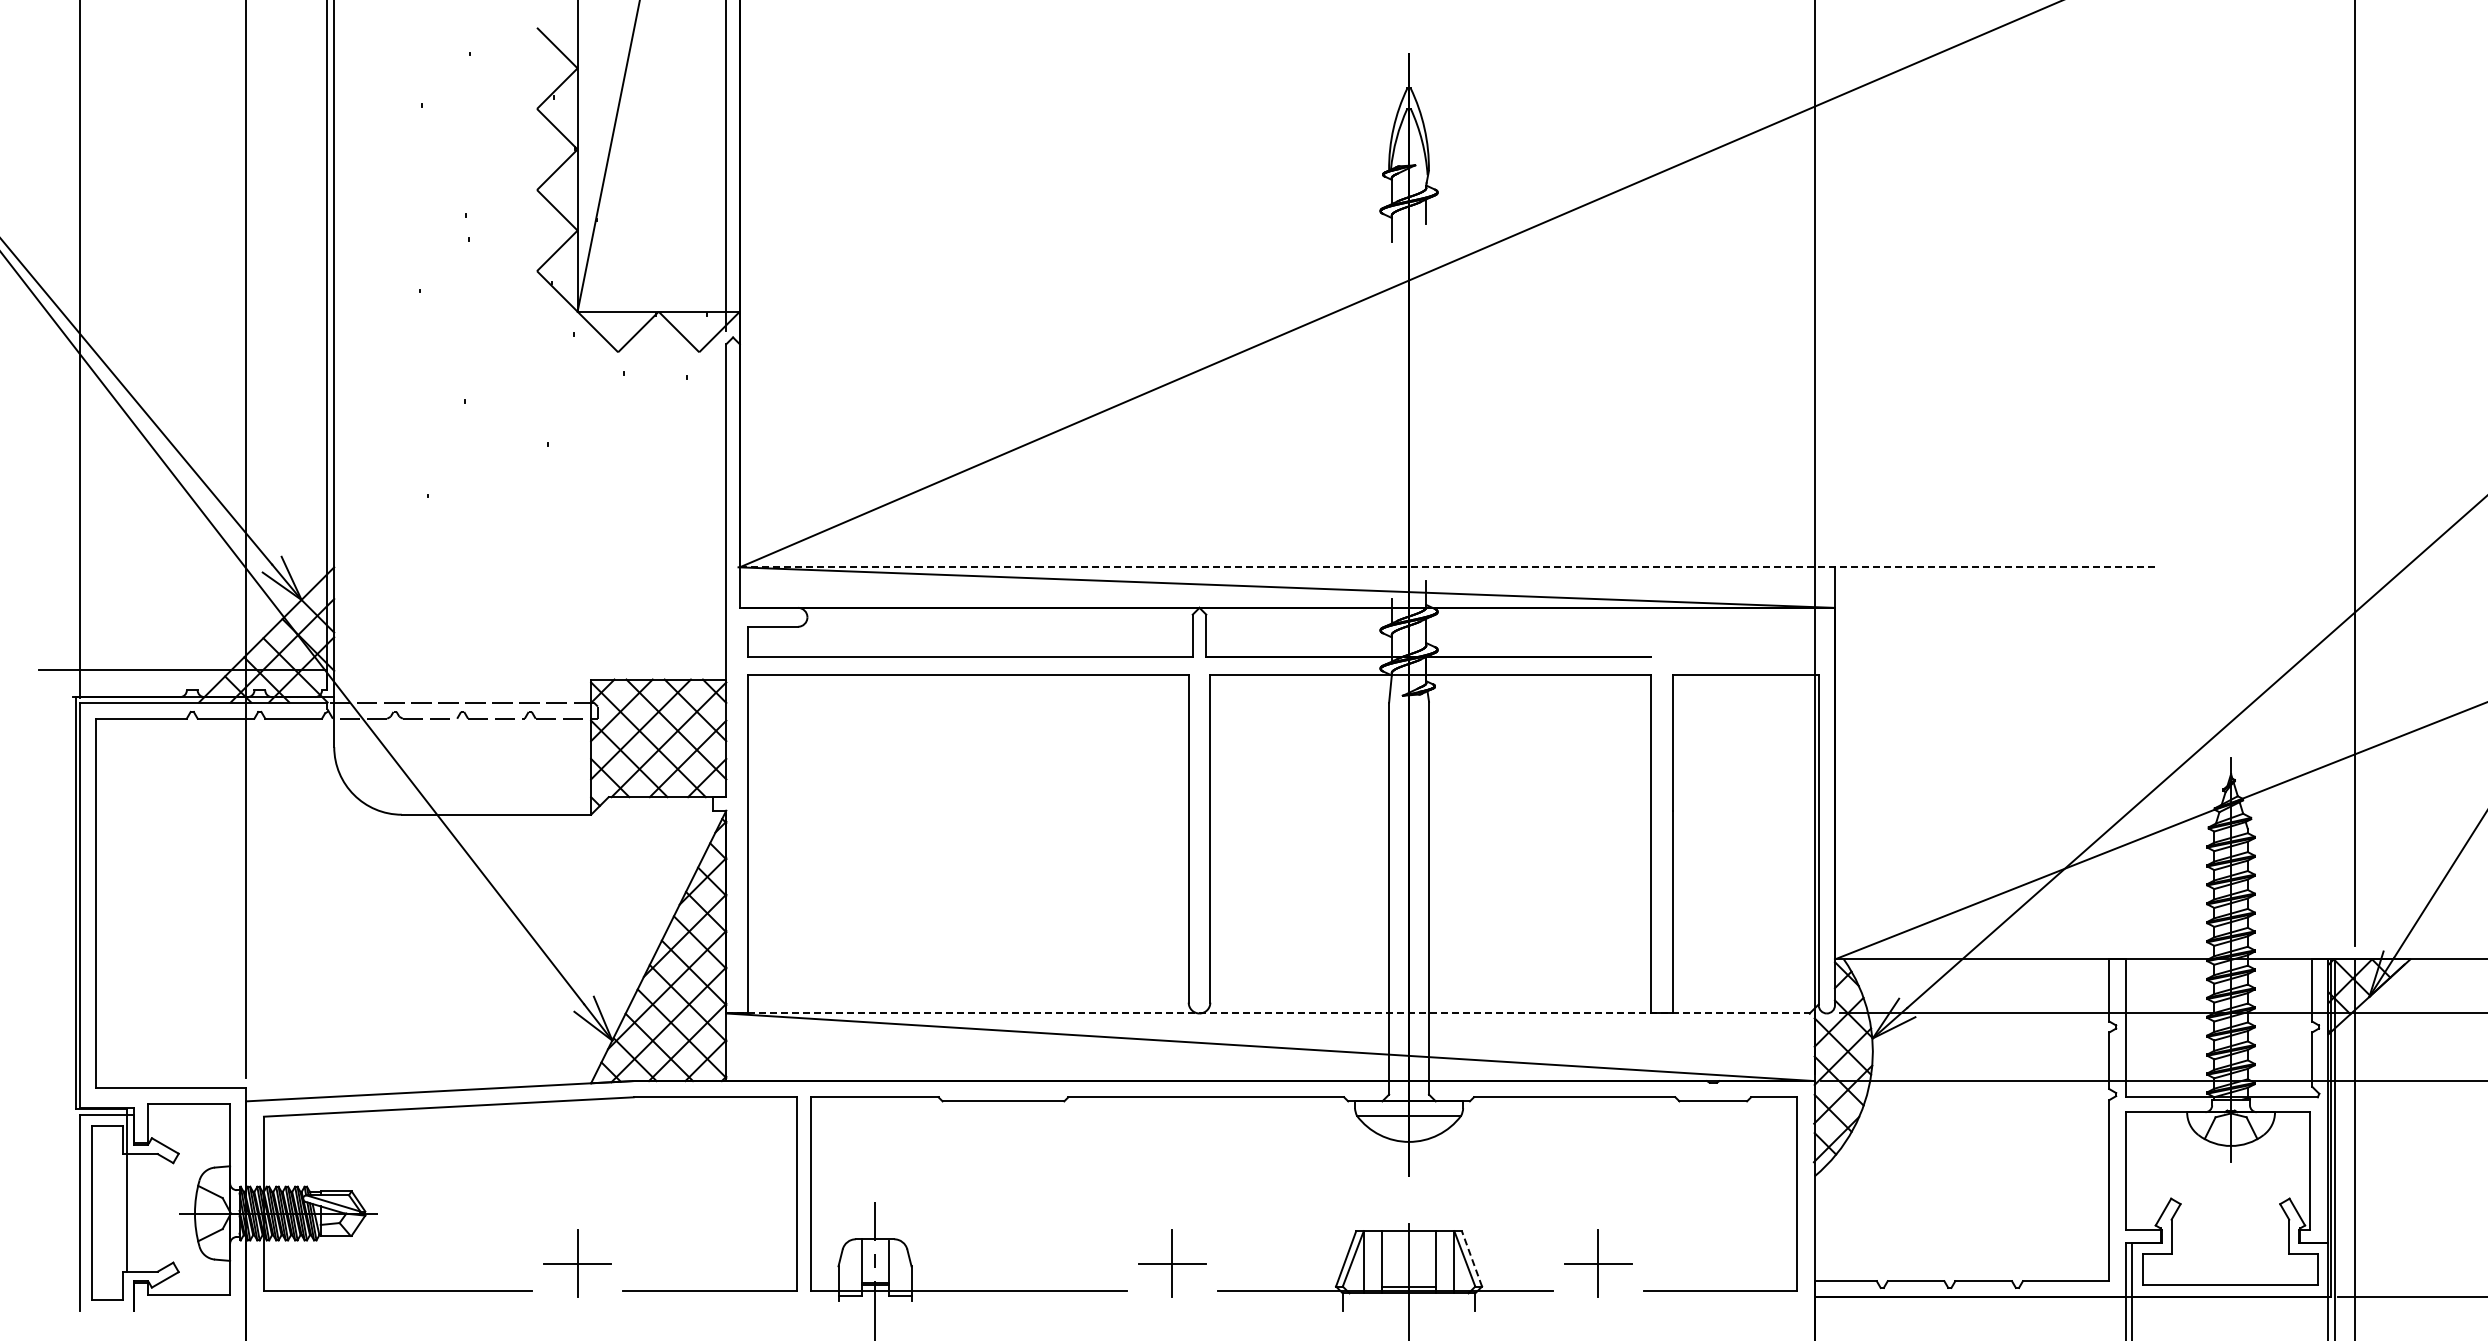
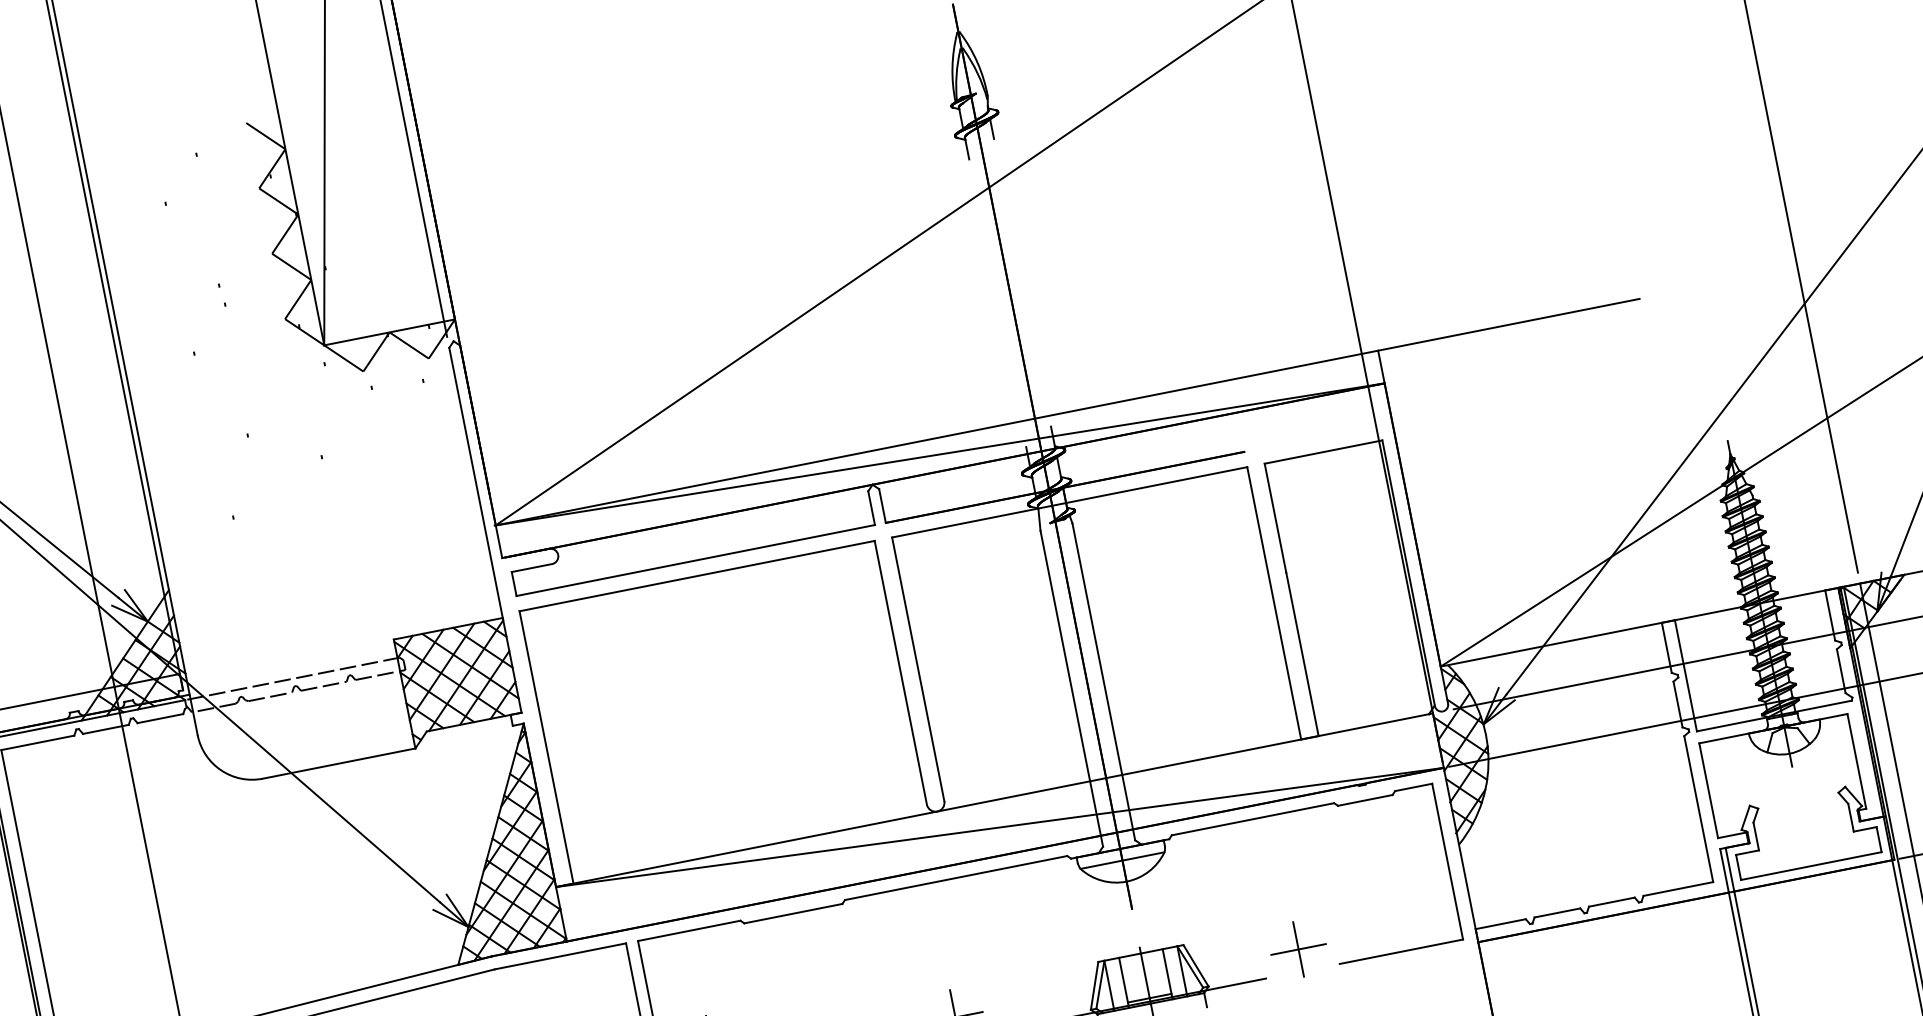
line: (1449, 567) -> (1067, 412), dashed -> solid
line: (1271, 1013) -> (995, 800), dashed -> solid
line: (1471, 1258) -> (1195, 965), dashed -> solid

